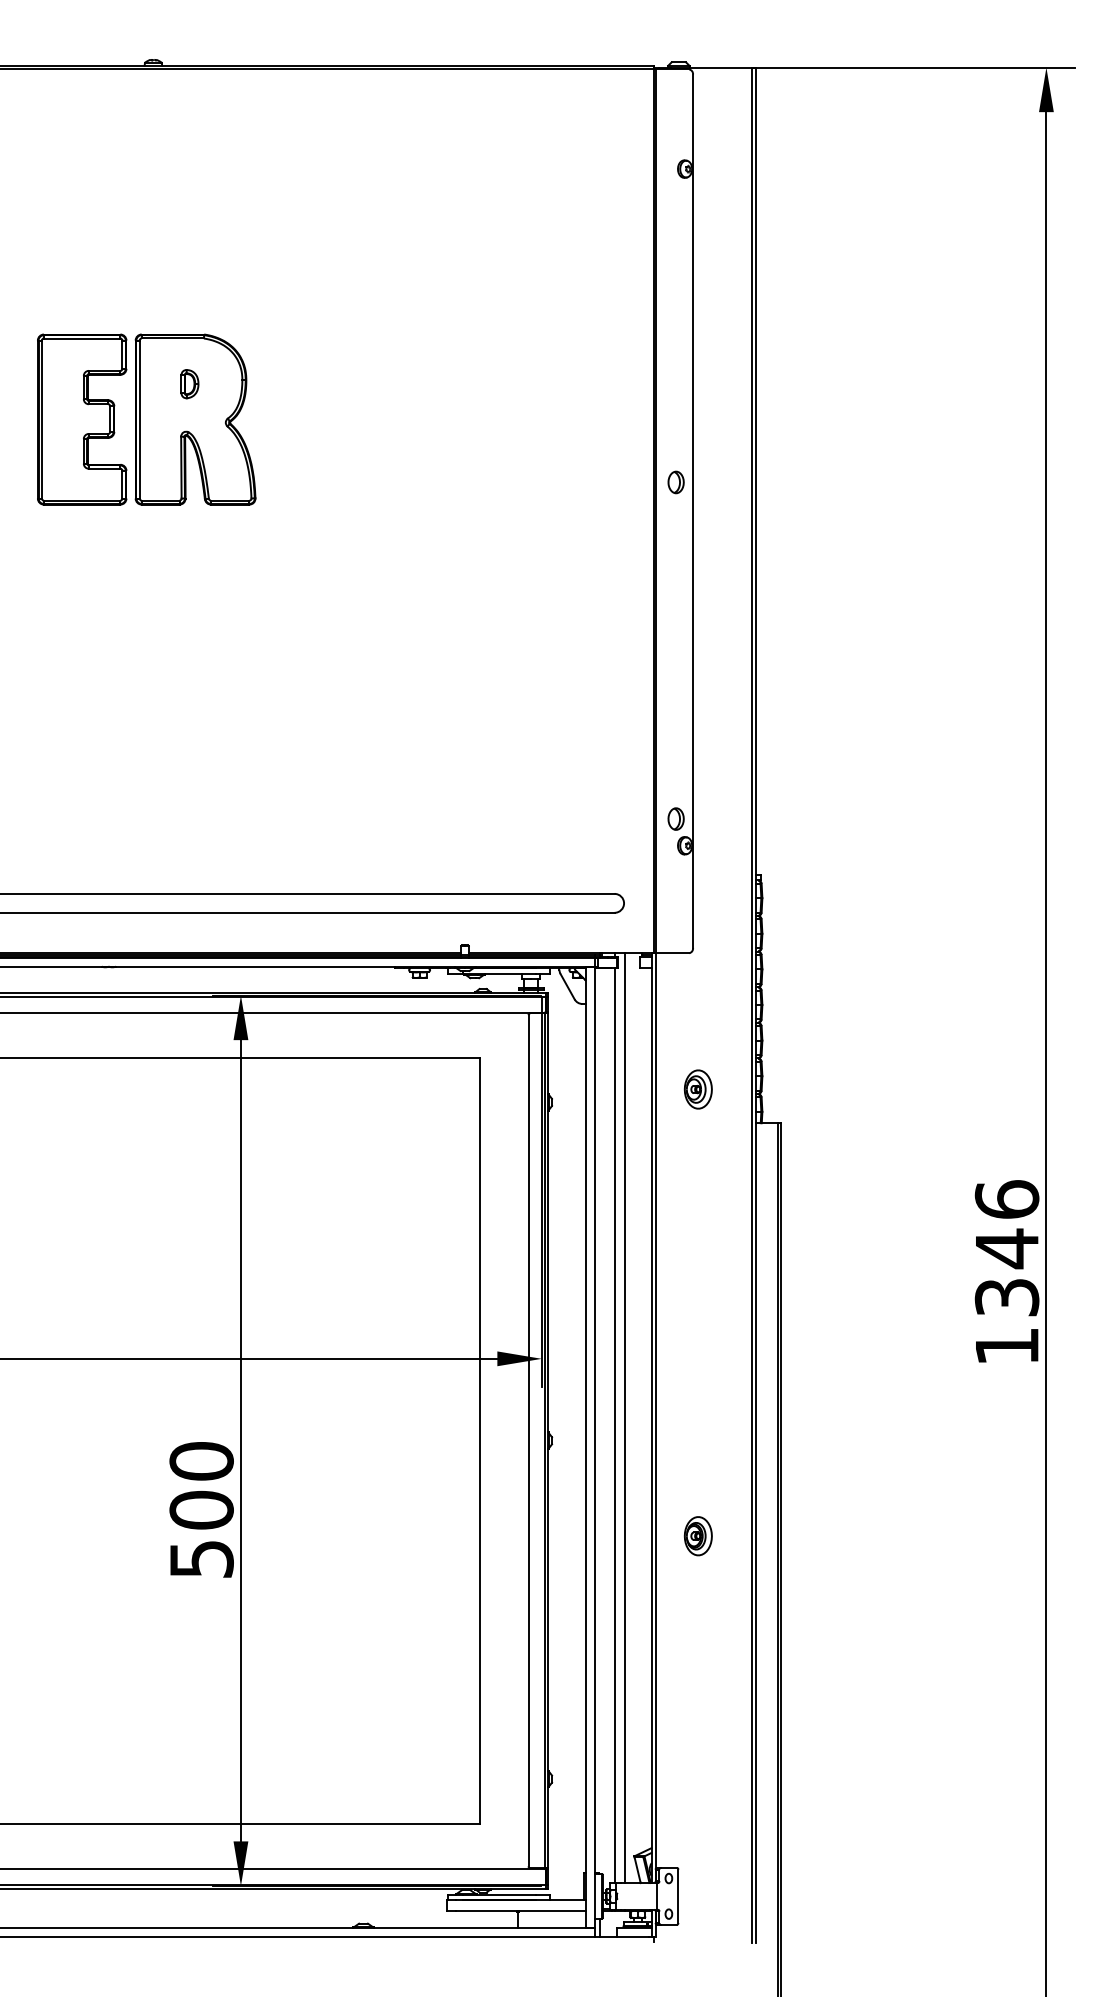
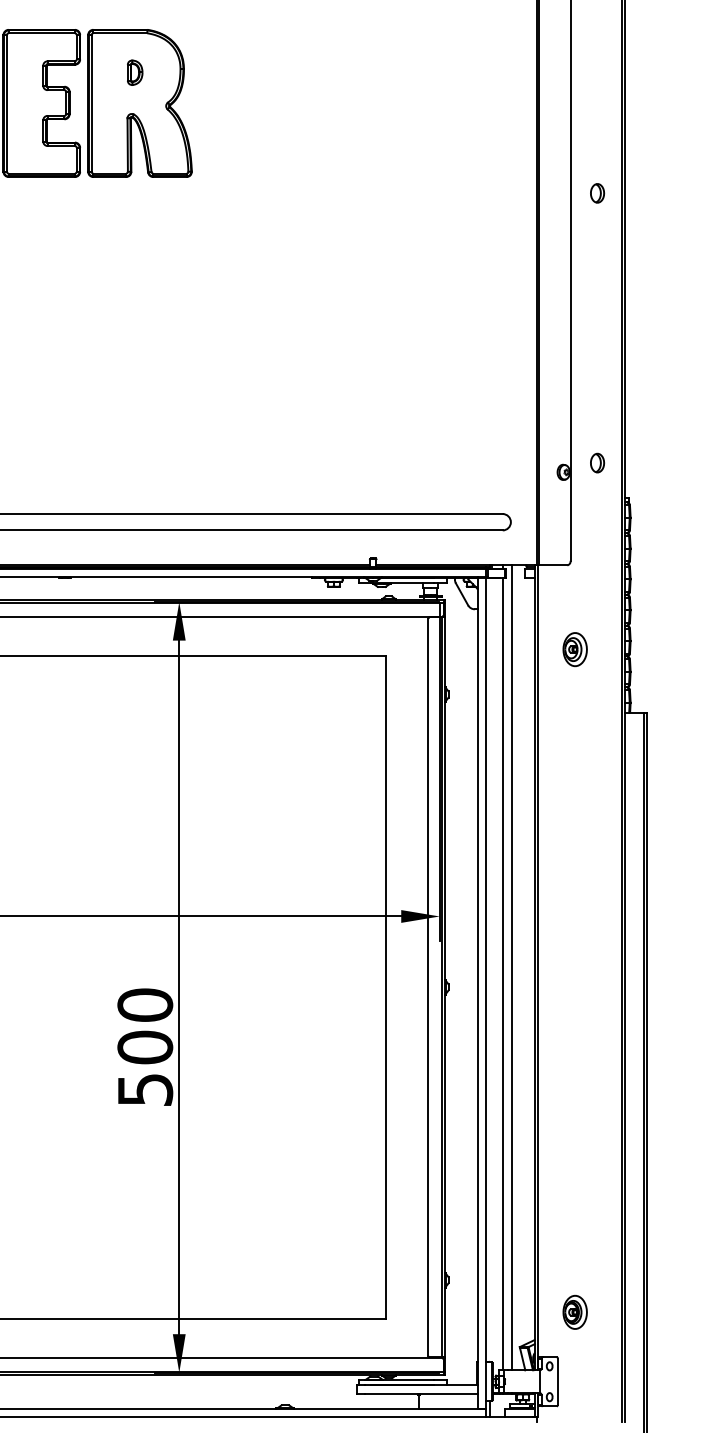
part: (675, 482) -> (596, 193), moved
part: (675, 818) -> (596, 462), moved
part: (697, 1089) -> (574, 649), moved
part: (697, 1536) -> (574, 1312), moved

